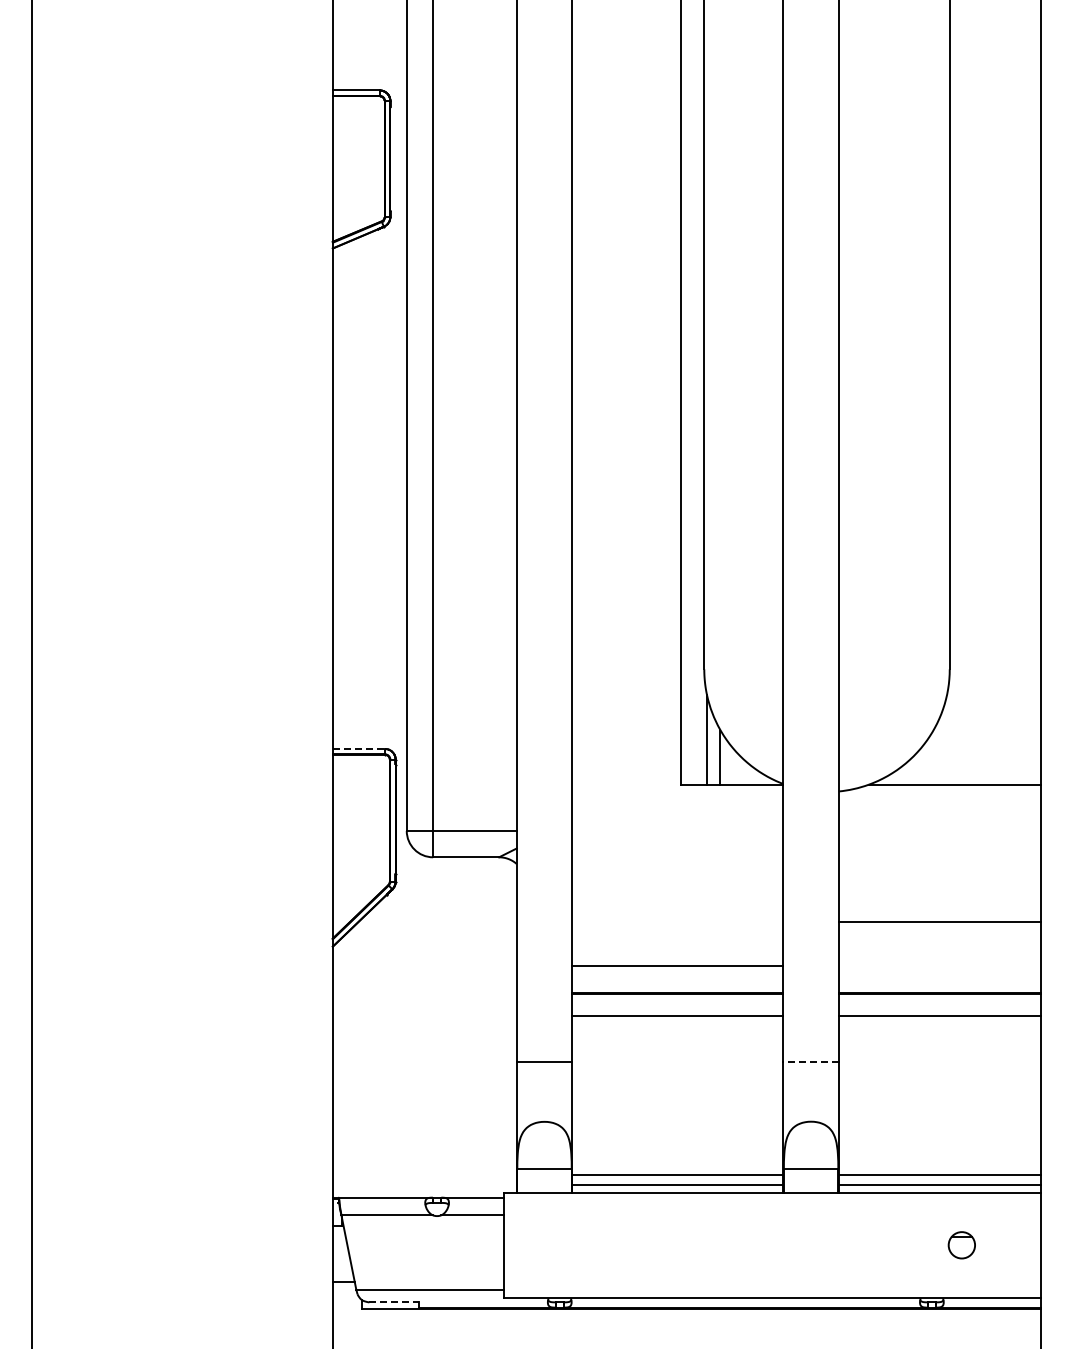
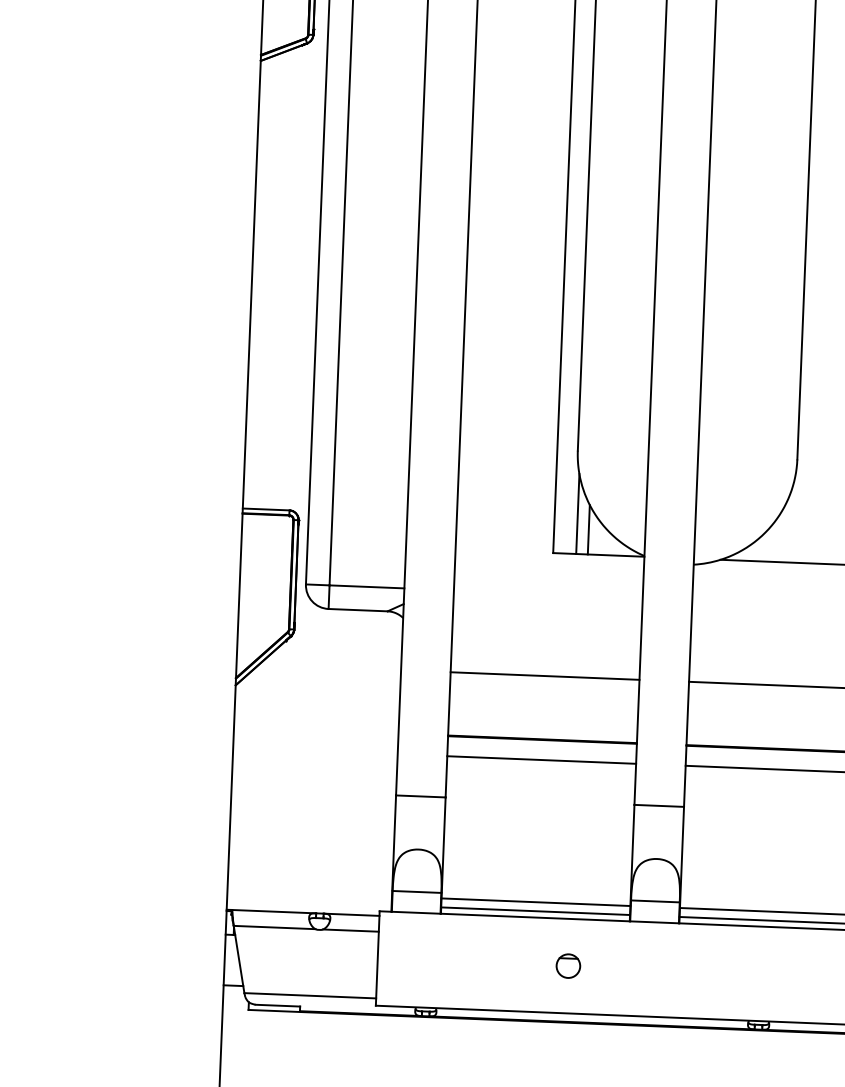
line: (359, 749) -> (266, 509), dashed -> solid
line: (677, 966) -> (544, 676), moved
line: (811, 1062) -> (659, 806), dashed -> solid
part: (961, 1245) -> (568, 966), moved
line: (394, 1302) -> (278, 1005), dashed -> solid

